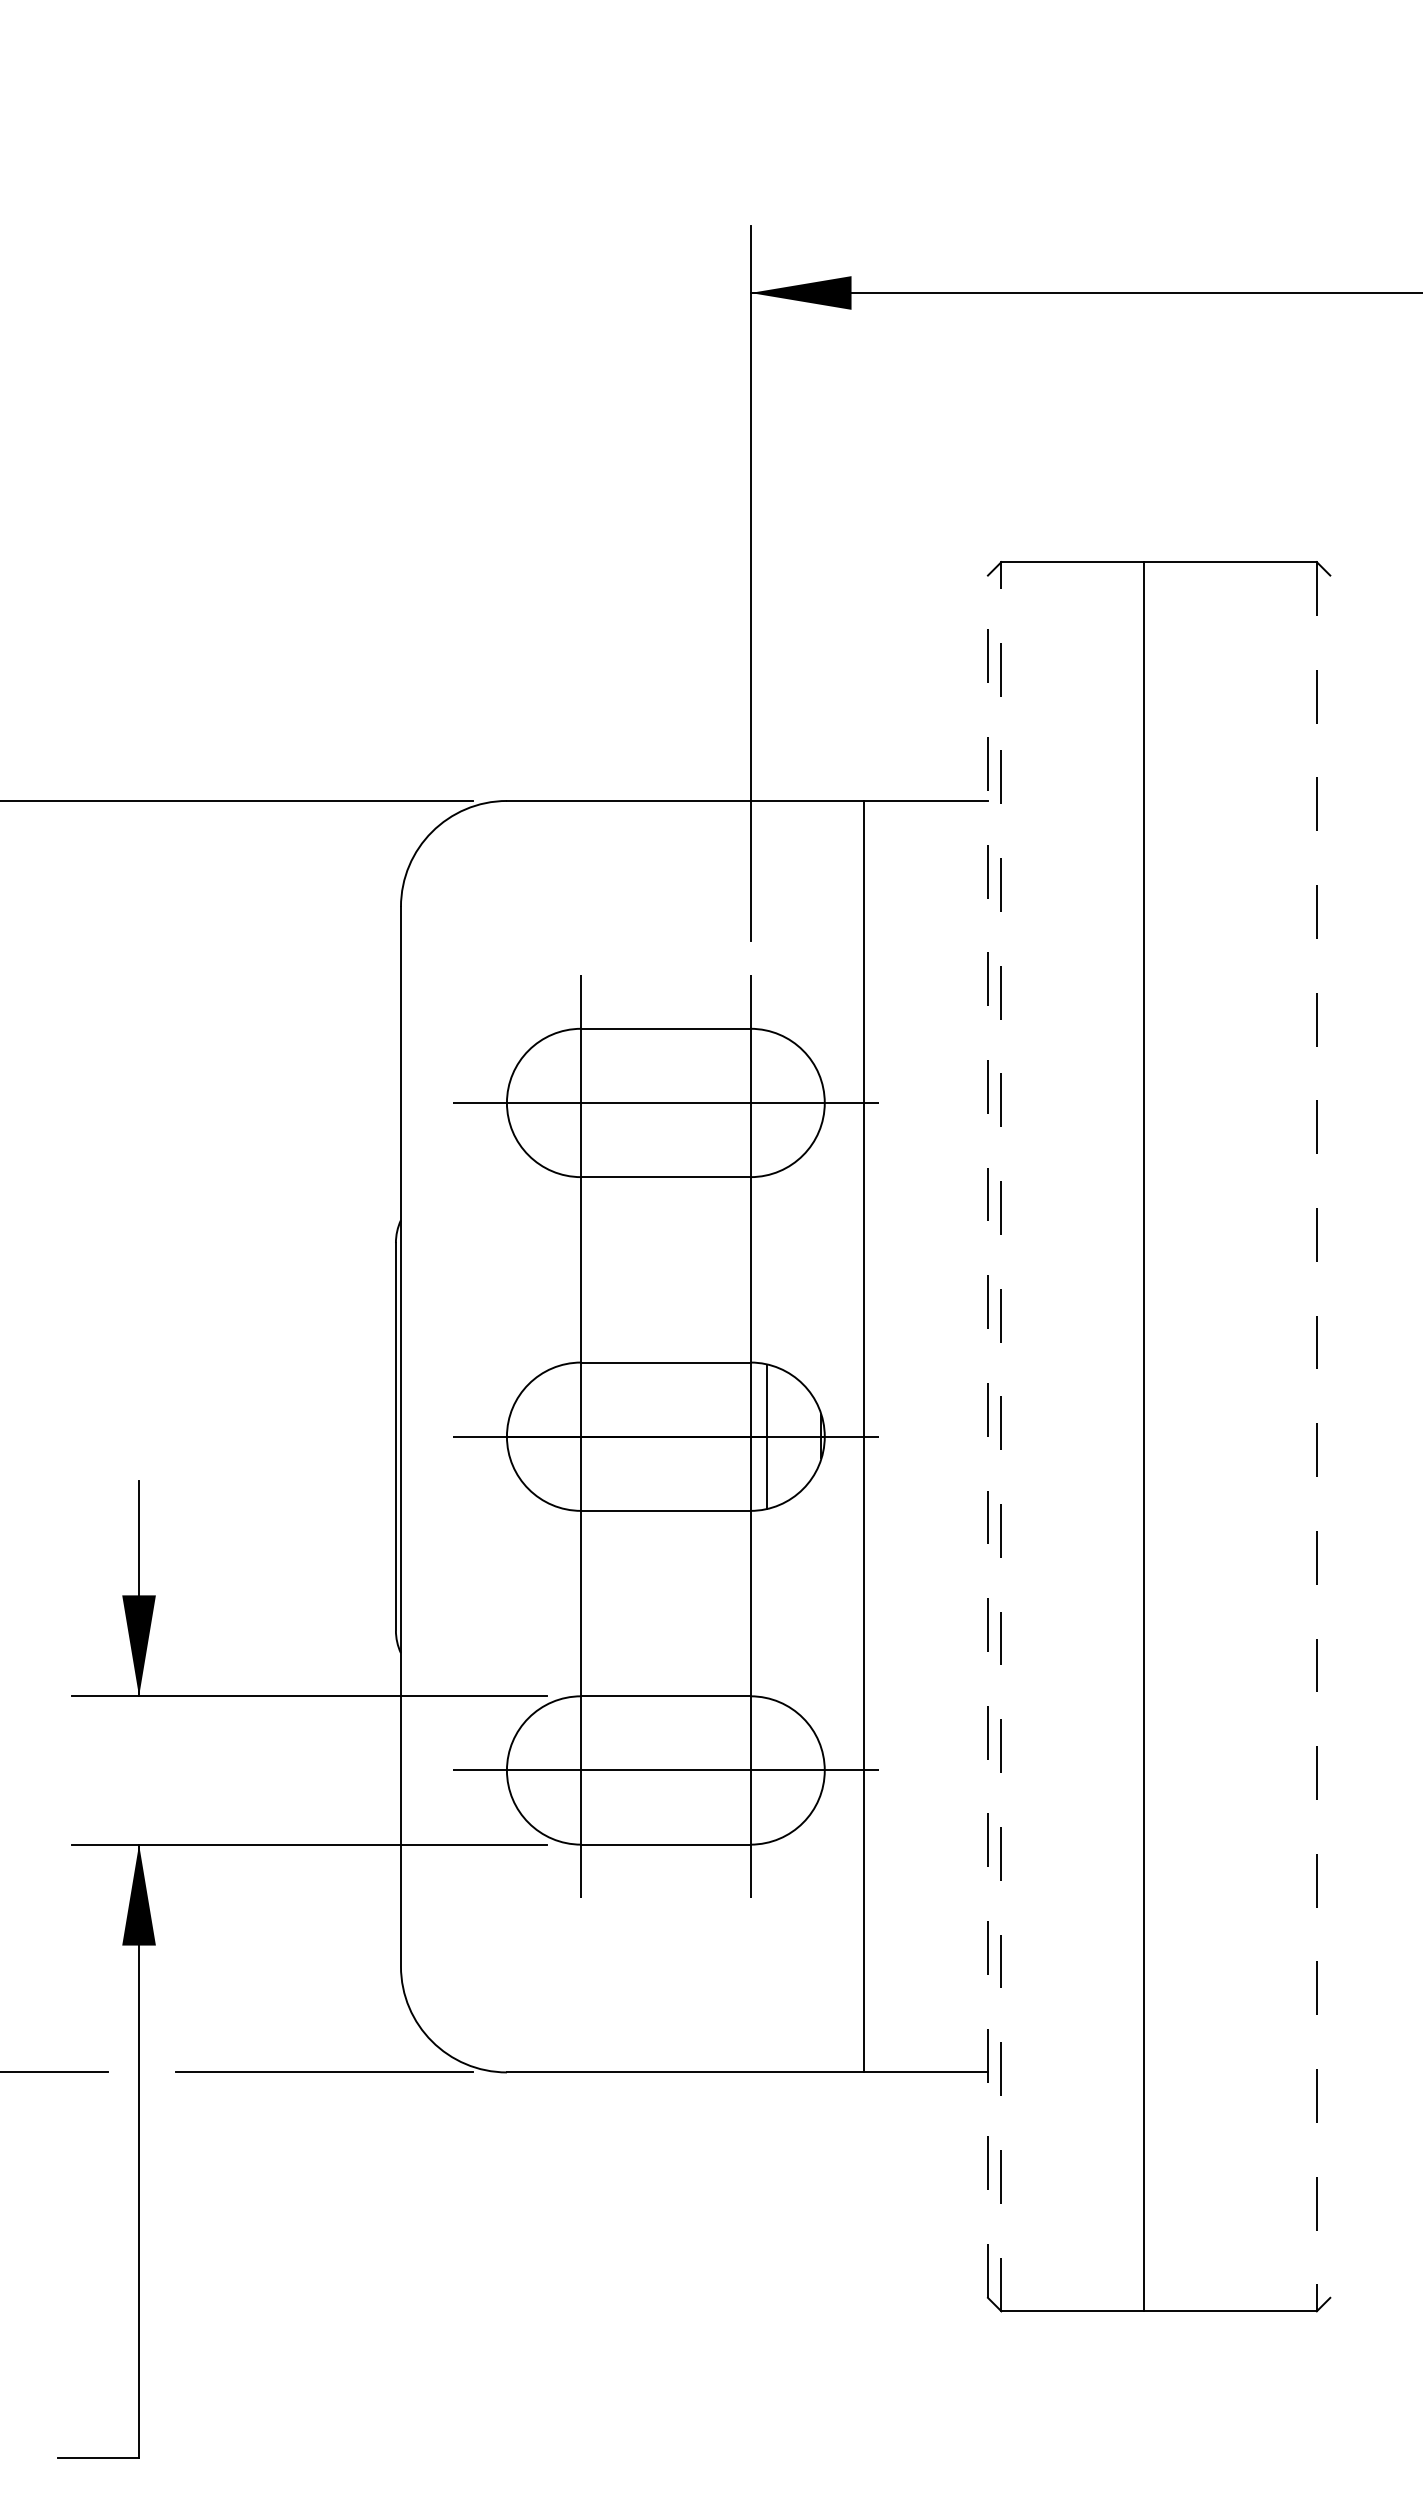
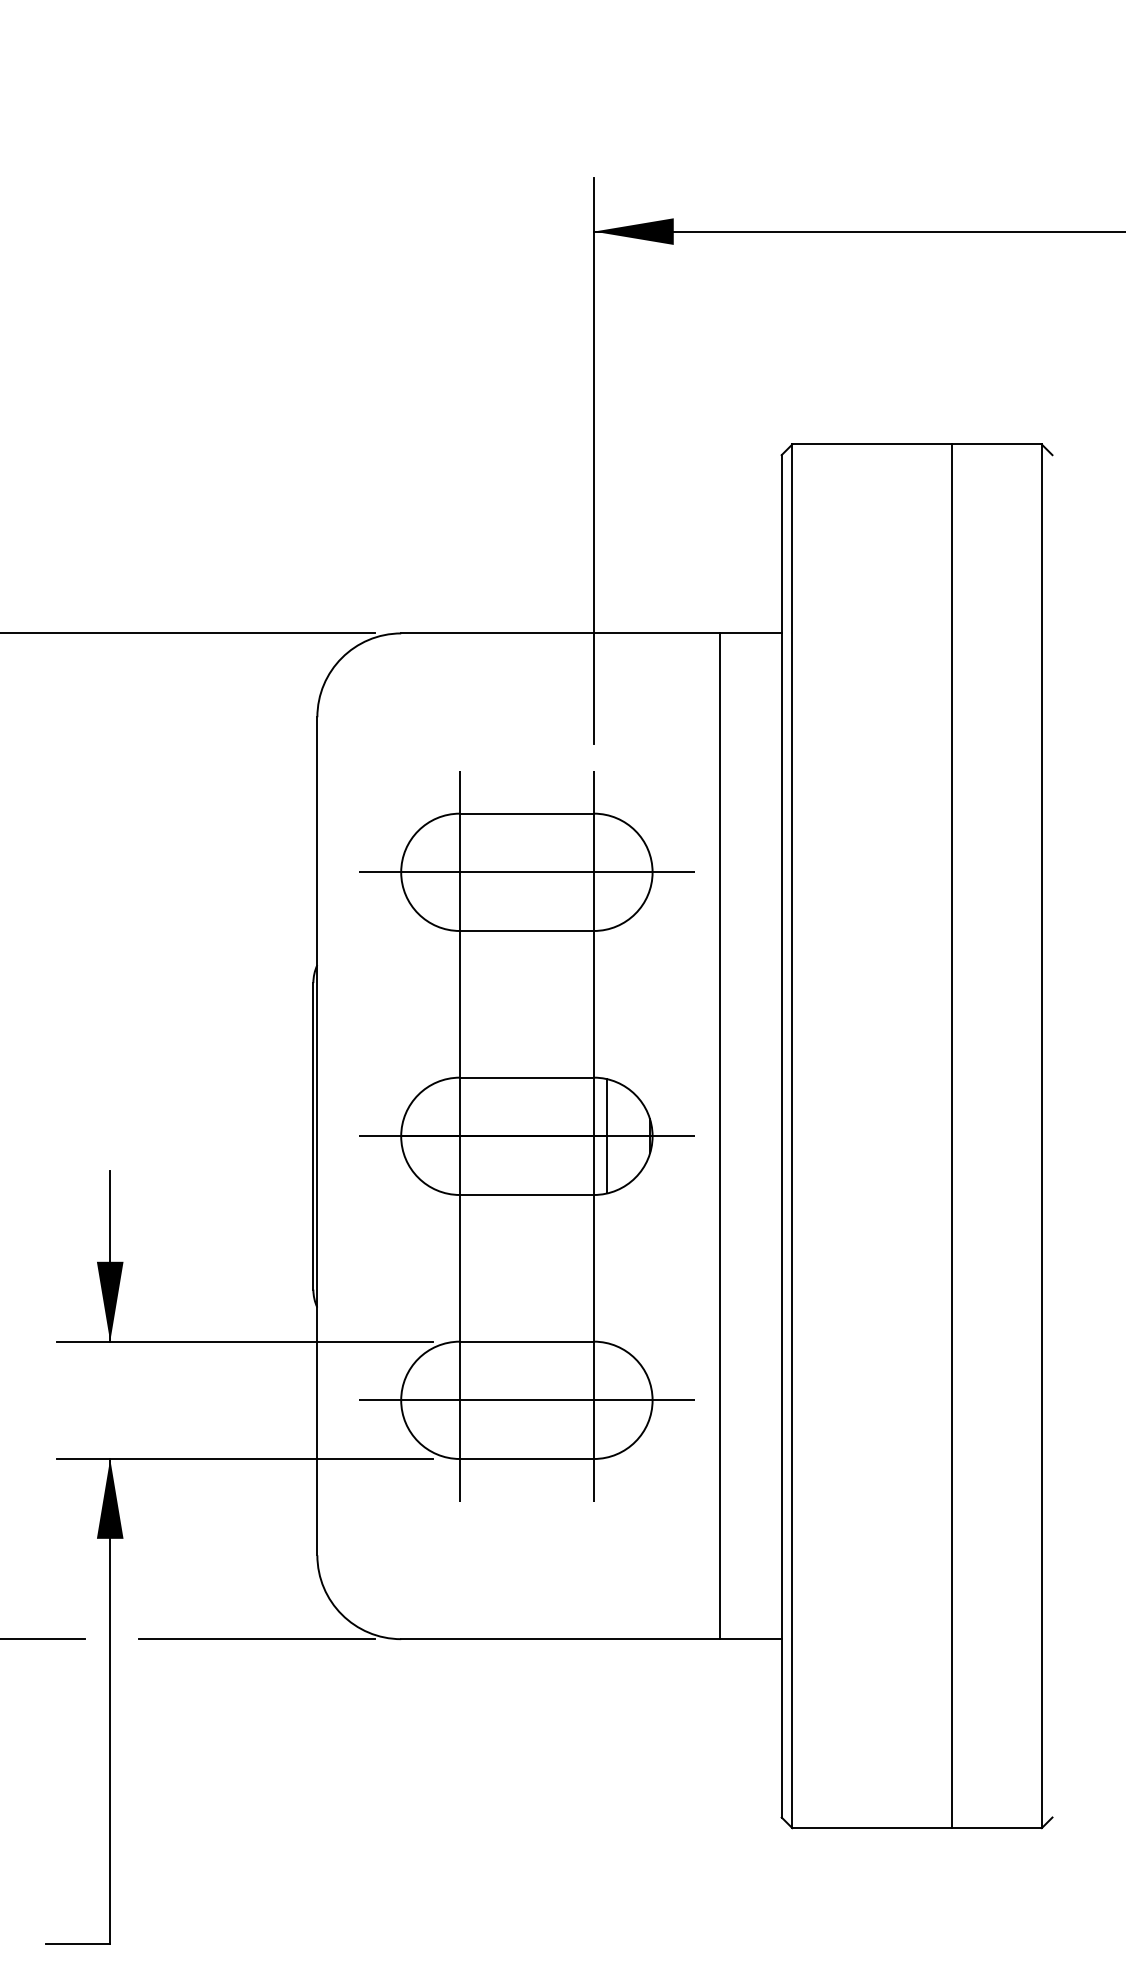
line: (987, 1435) -> (781, 1135), dashed -> solid
line: (863, 1436) -> (719, 1136), moved
line: (1001, 1436) -> (792, 1136), dashed -> solid
line: (1143, 1436) -> (951, 1136), moved
line: (1316, 1436) -> (1041, 1136), dashed -> solid

